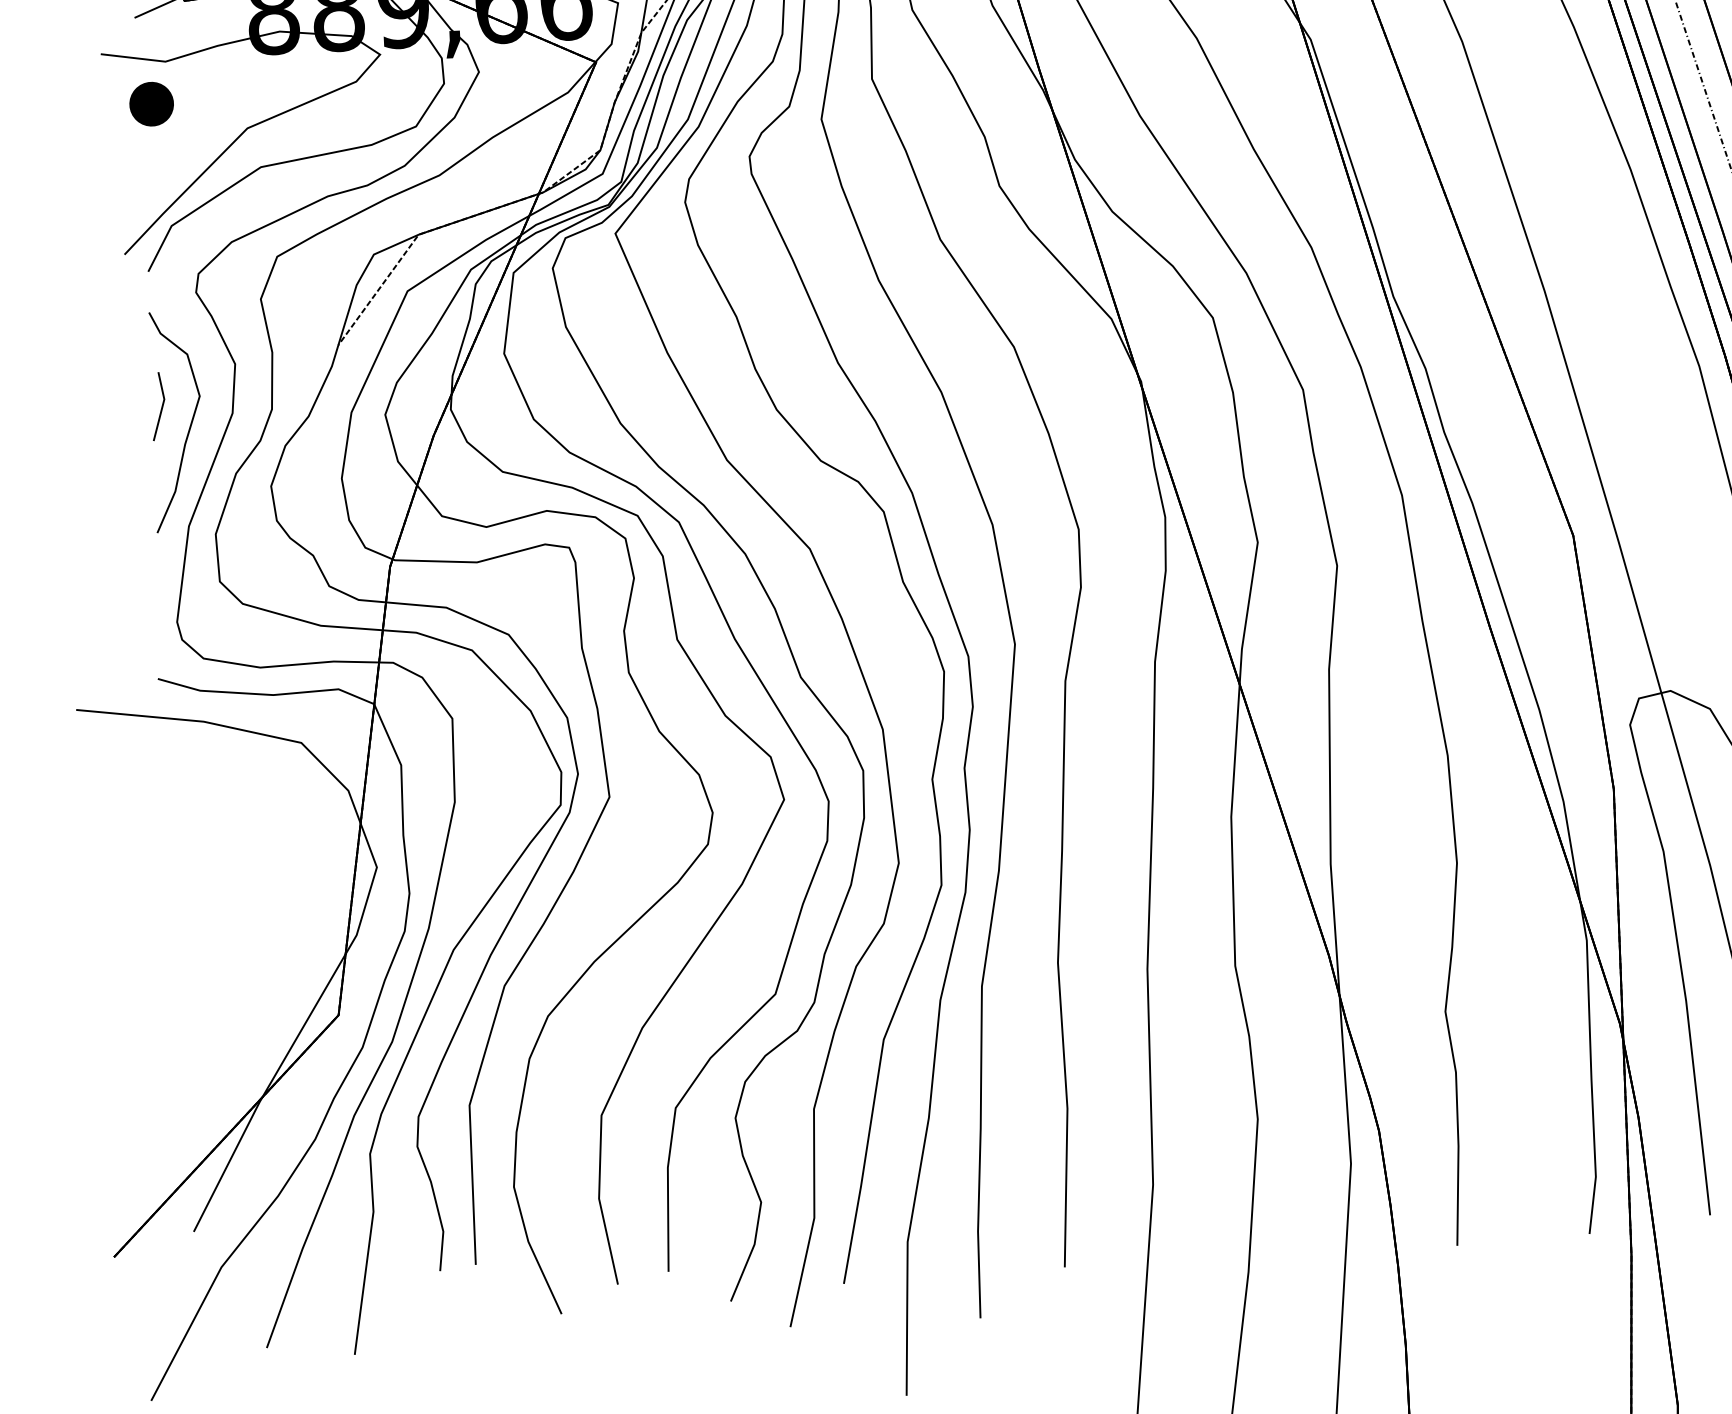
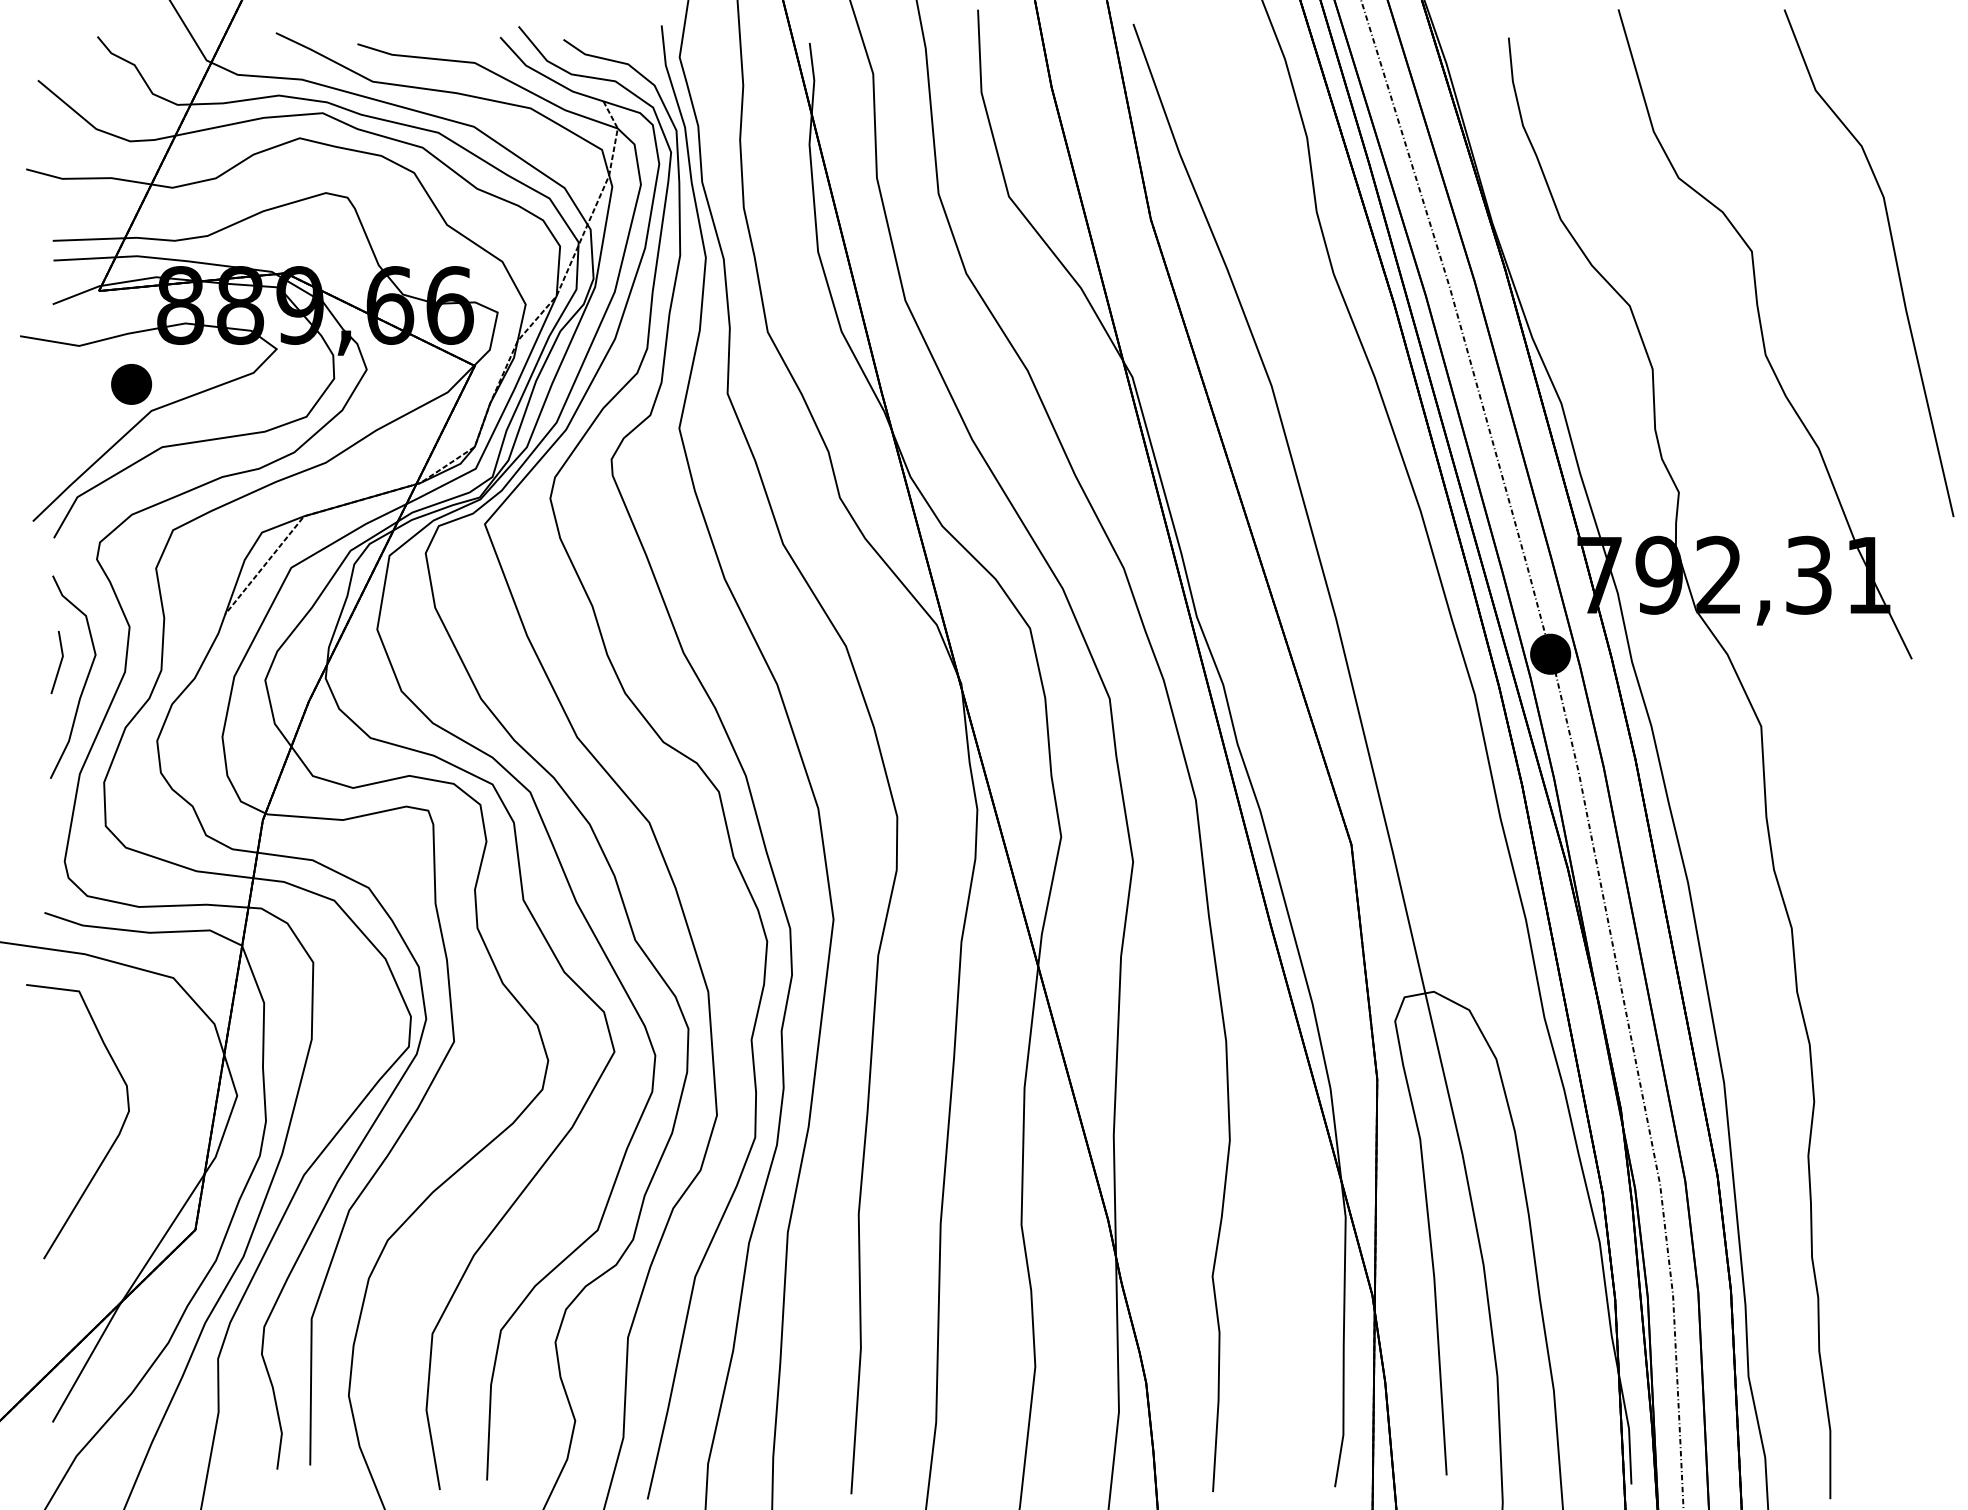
part: (151, 104) -> (131, 384), moved
part: (244, 923) -> (113, 1141), added

